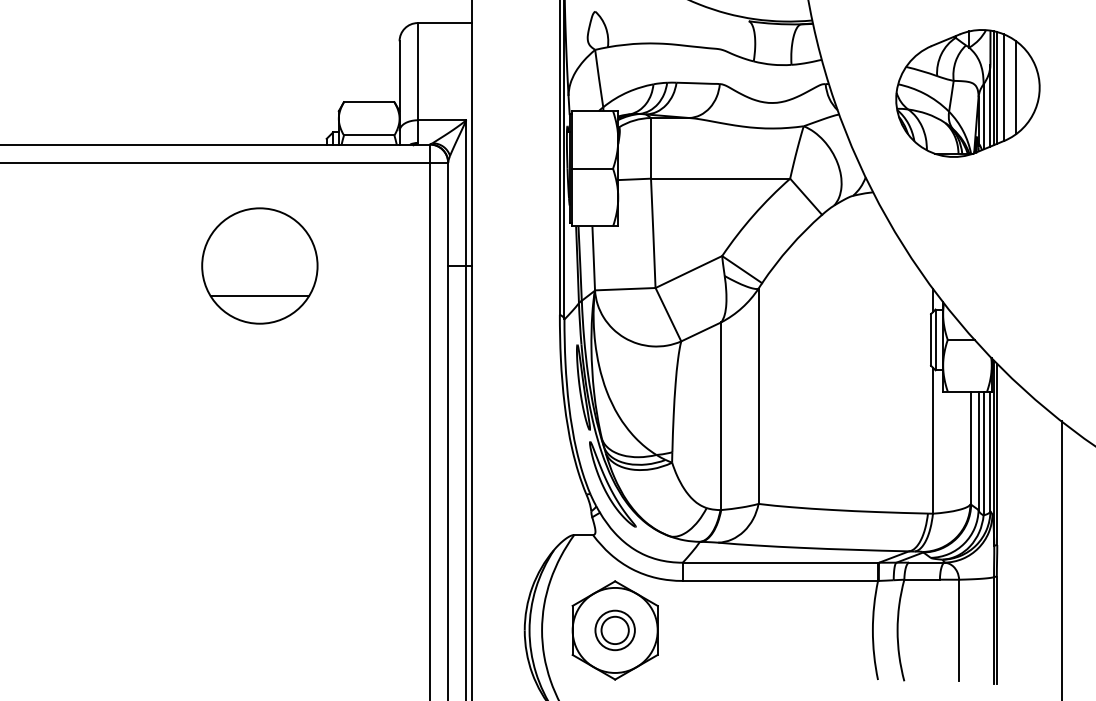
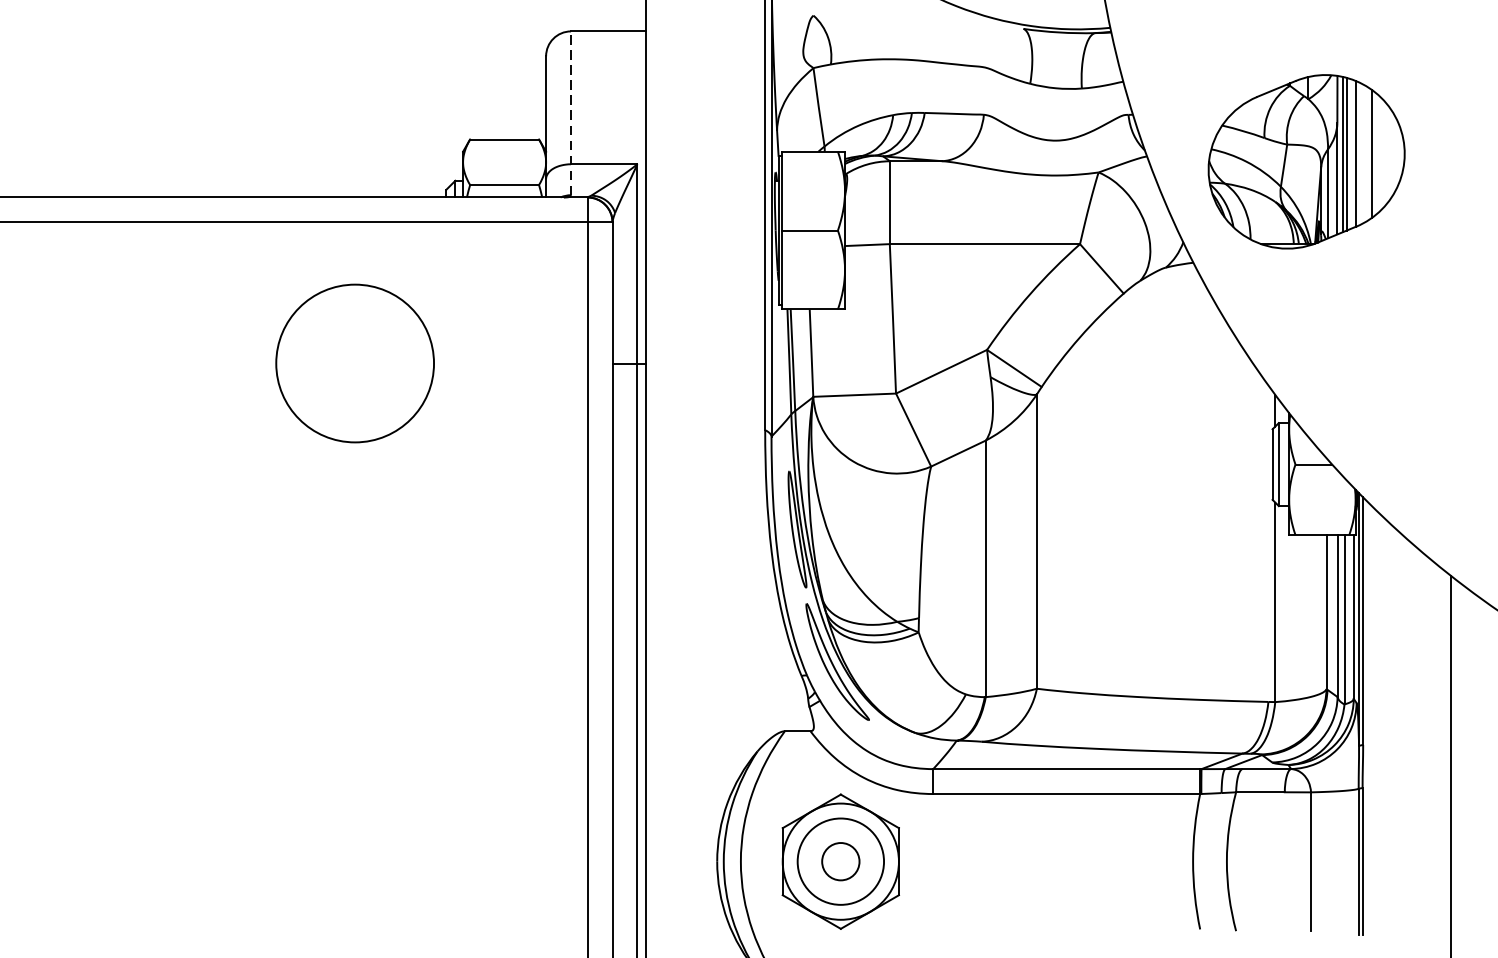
line: (417, 83) -> (570, 114), solid -> dashed
part: (967, 93) -> (1306, 161), moved
line: (259, 296) -> (354, 405), removed
circle: (614, 630) -> (839, 861), size x1.6

